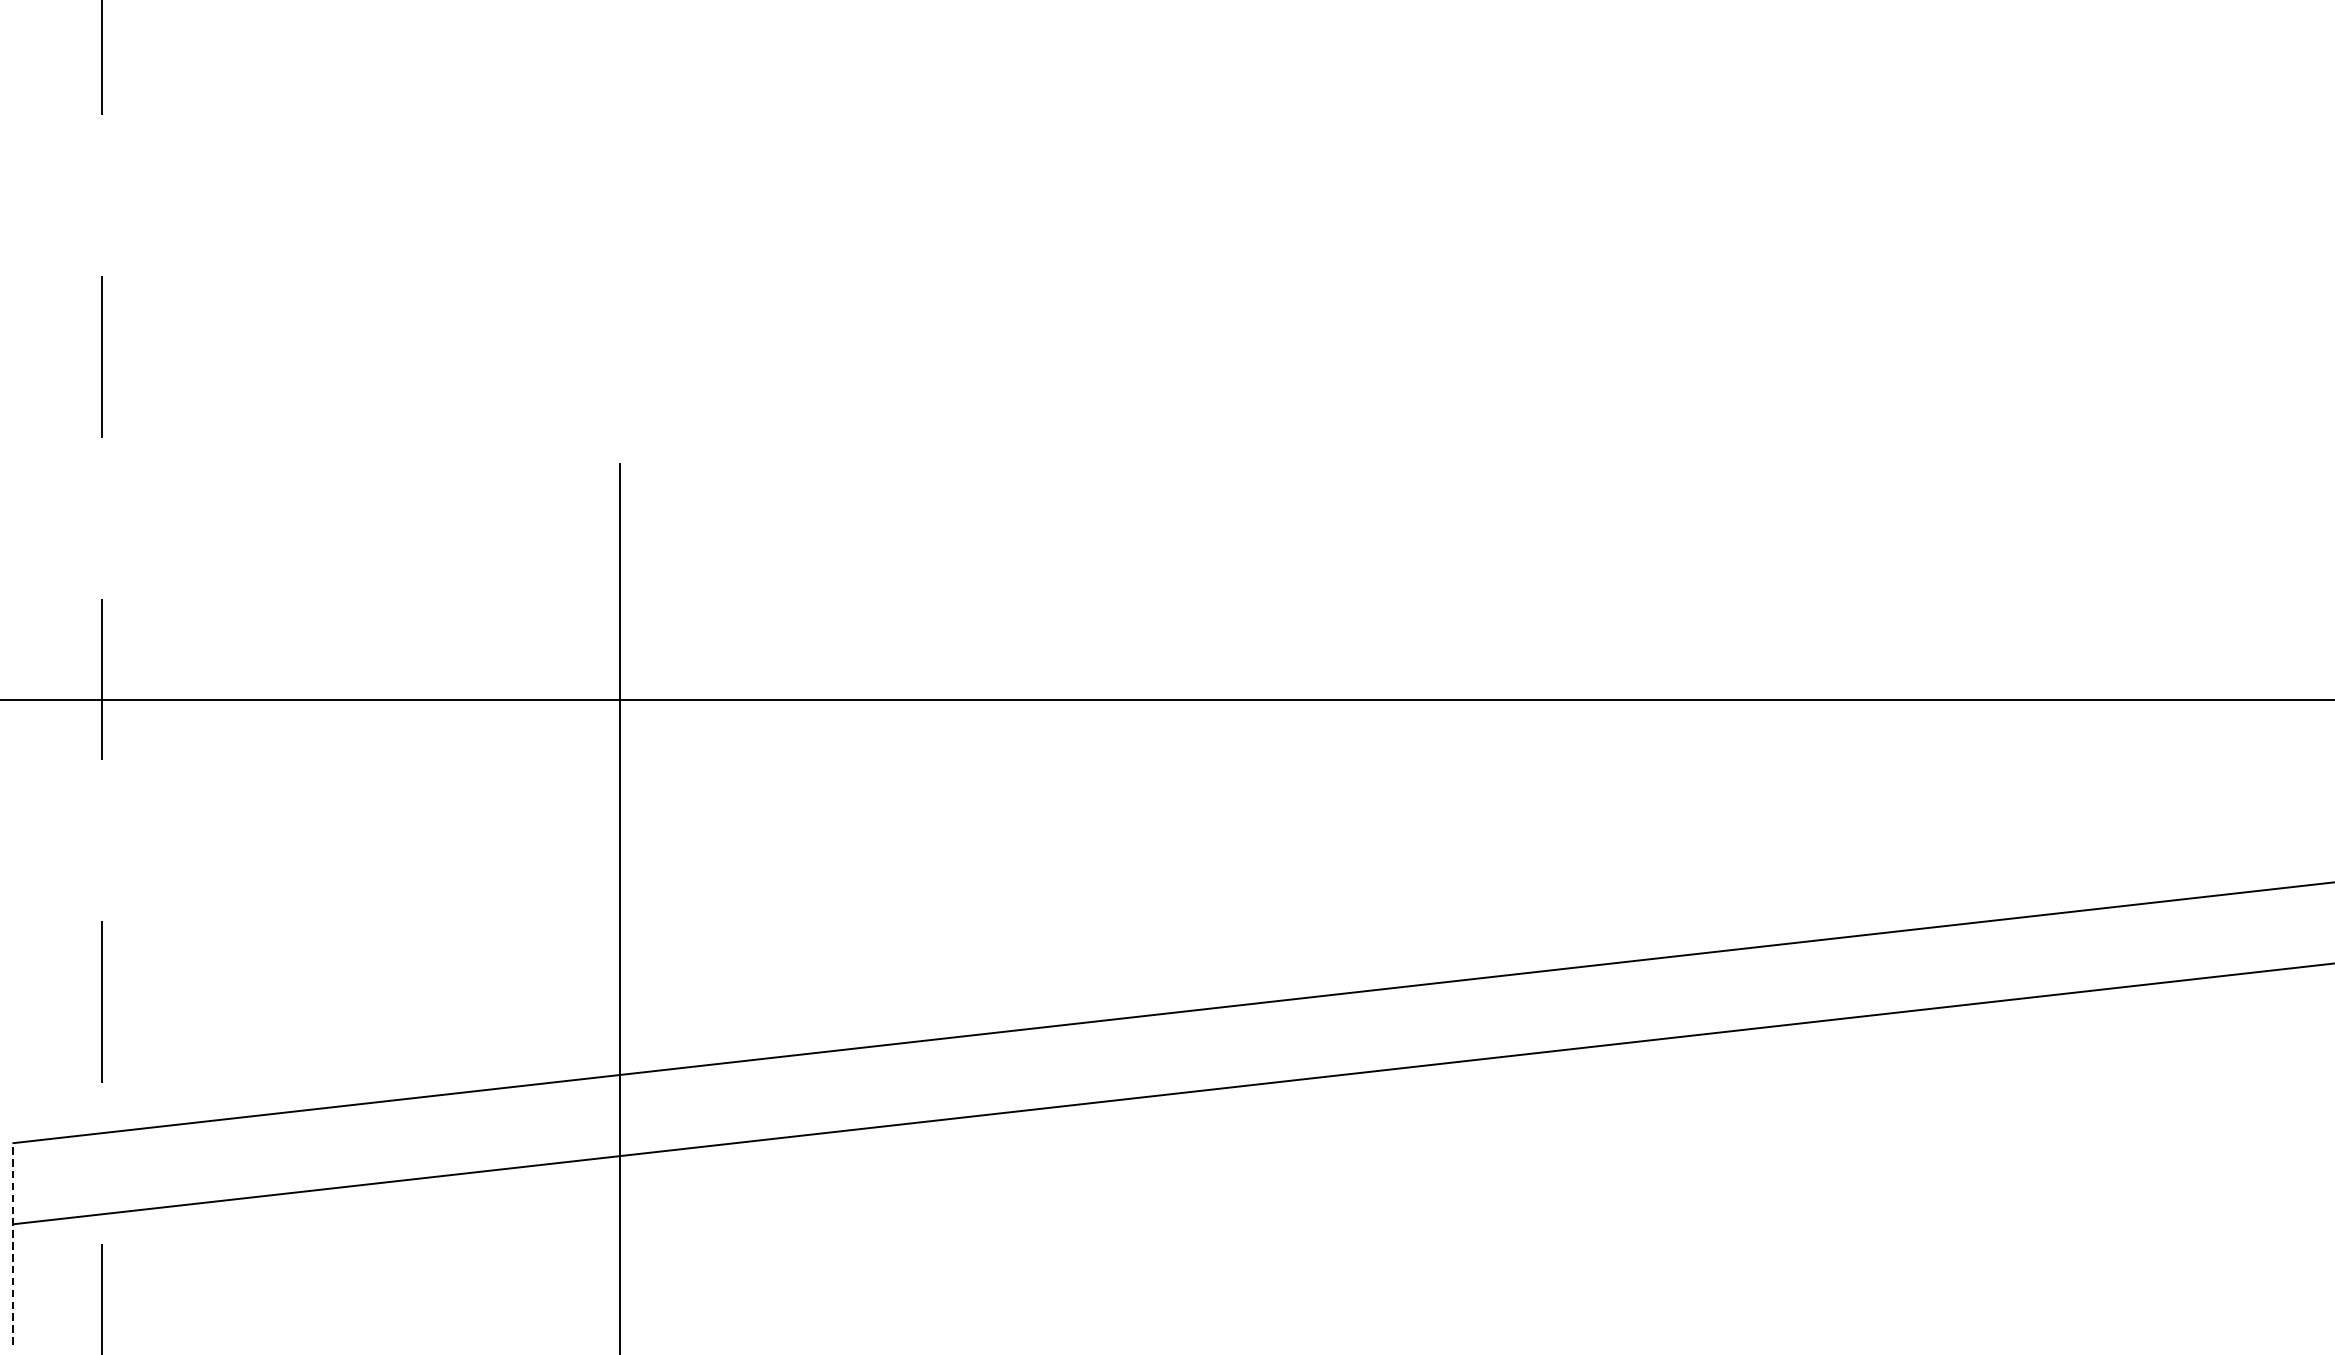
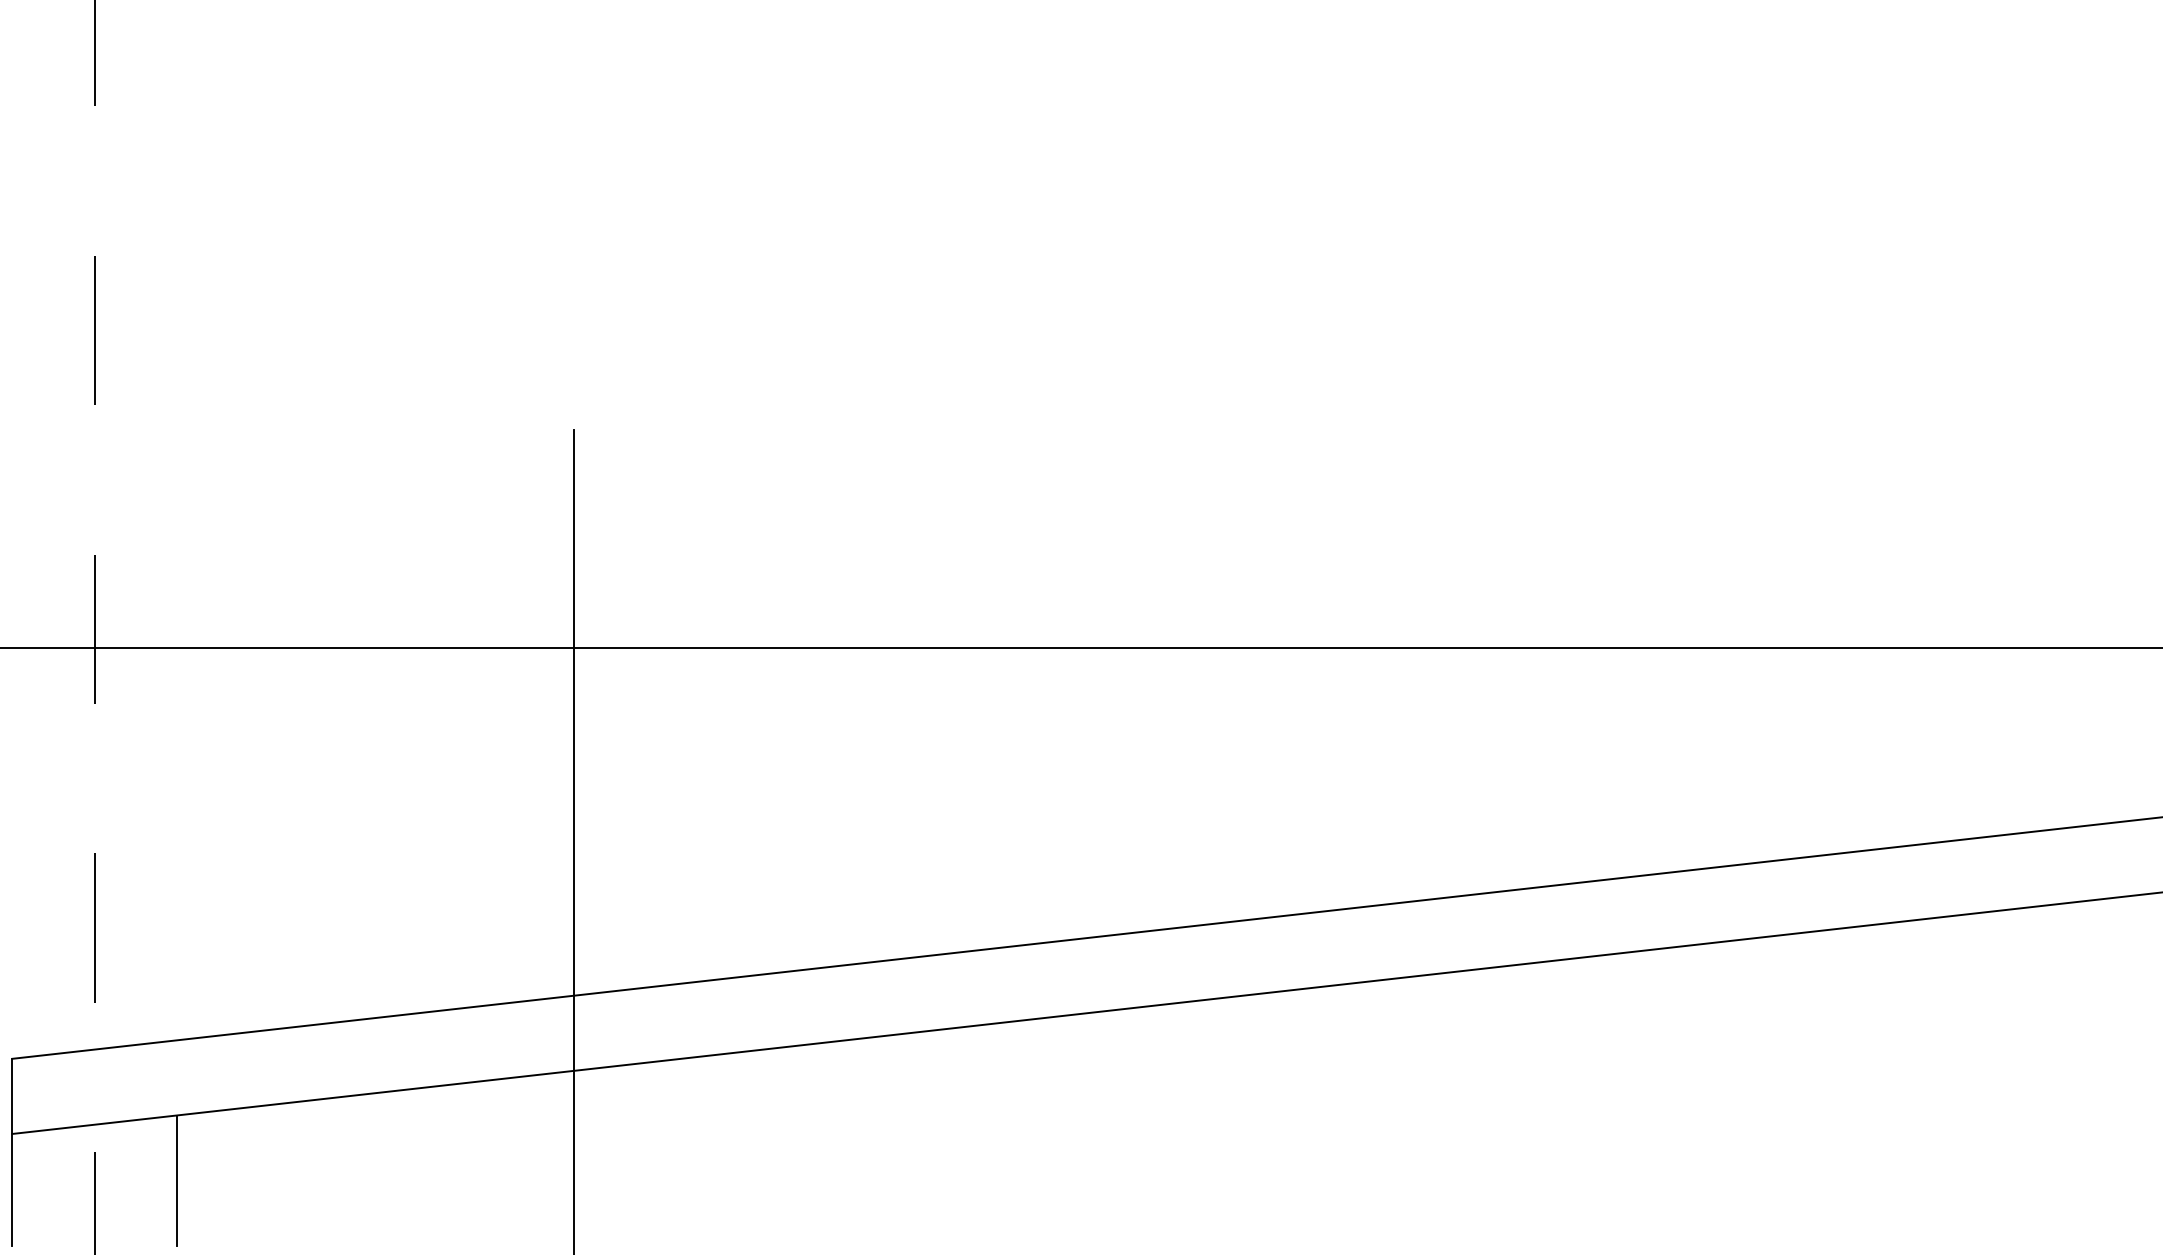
line: (13, 1243) -> (12, 1151), dashed -> solid
line: (190, 1274) -> (176, 1180), added

